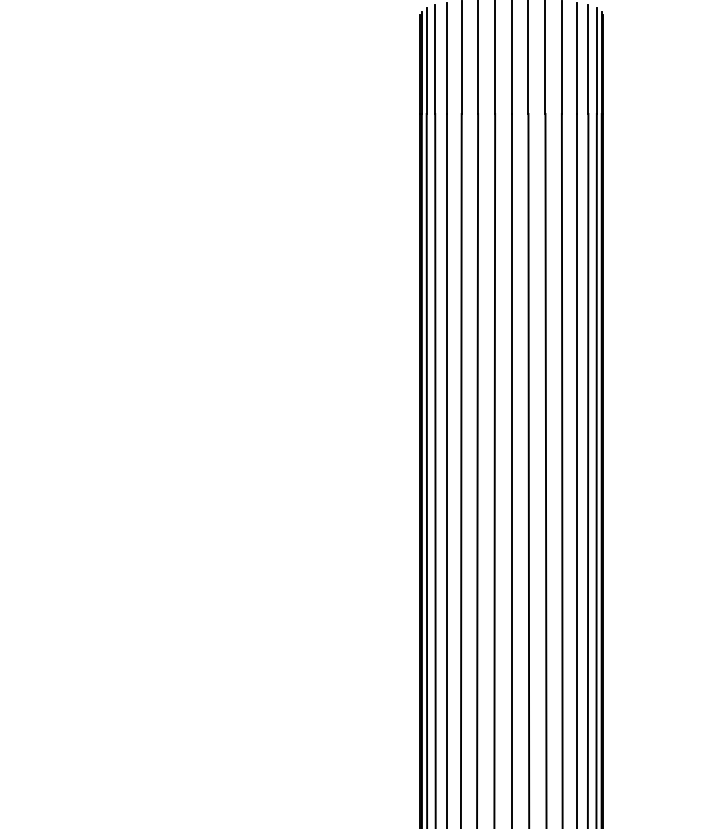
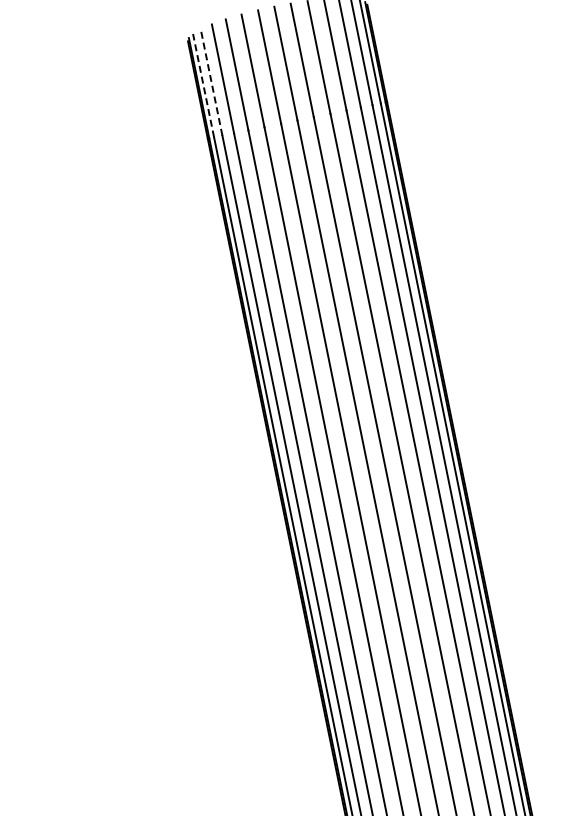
line: (435, 59) -> (211, 82), solid -> dashed
line: (426, 61) -> (203, 86), solid -> dashed

